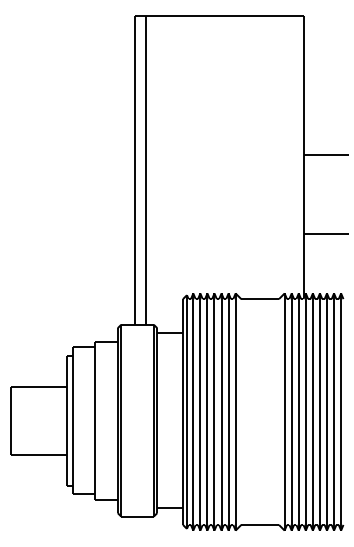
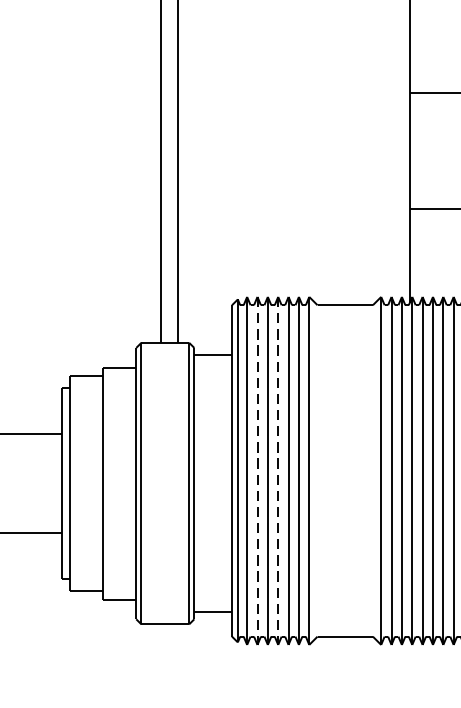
line: (200, 412) -> (257, 471), solid -> dashed
line: (214, 412) -> (278, 471), solid -> dashed

